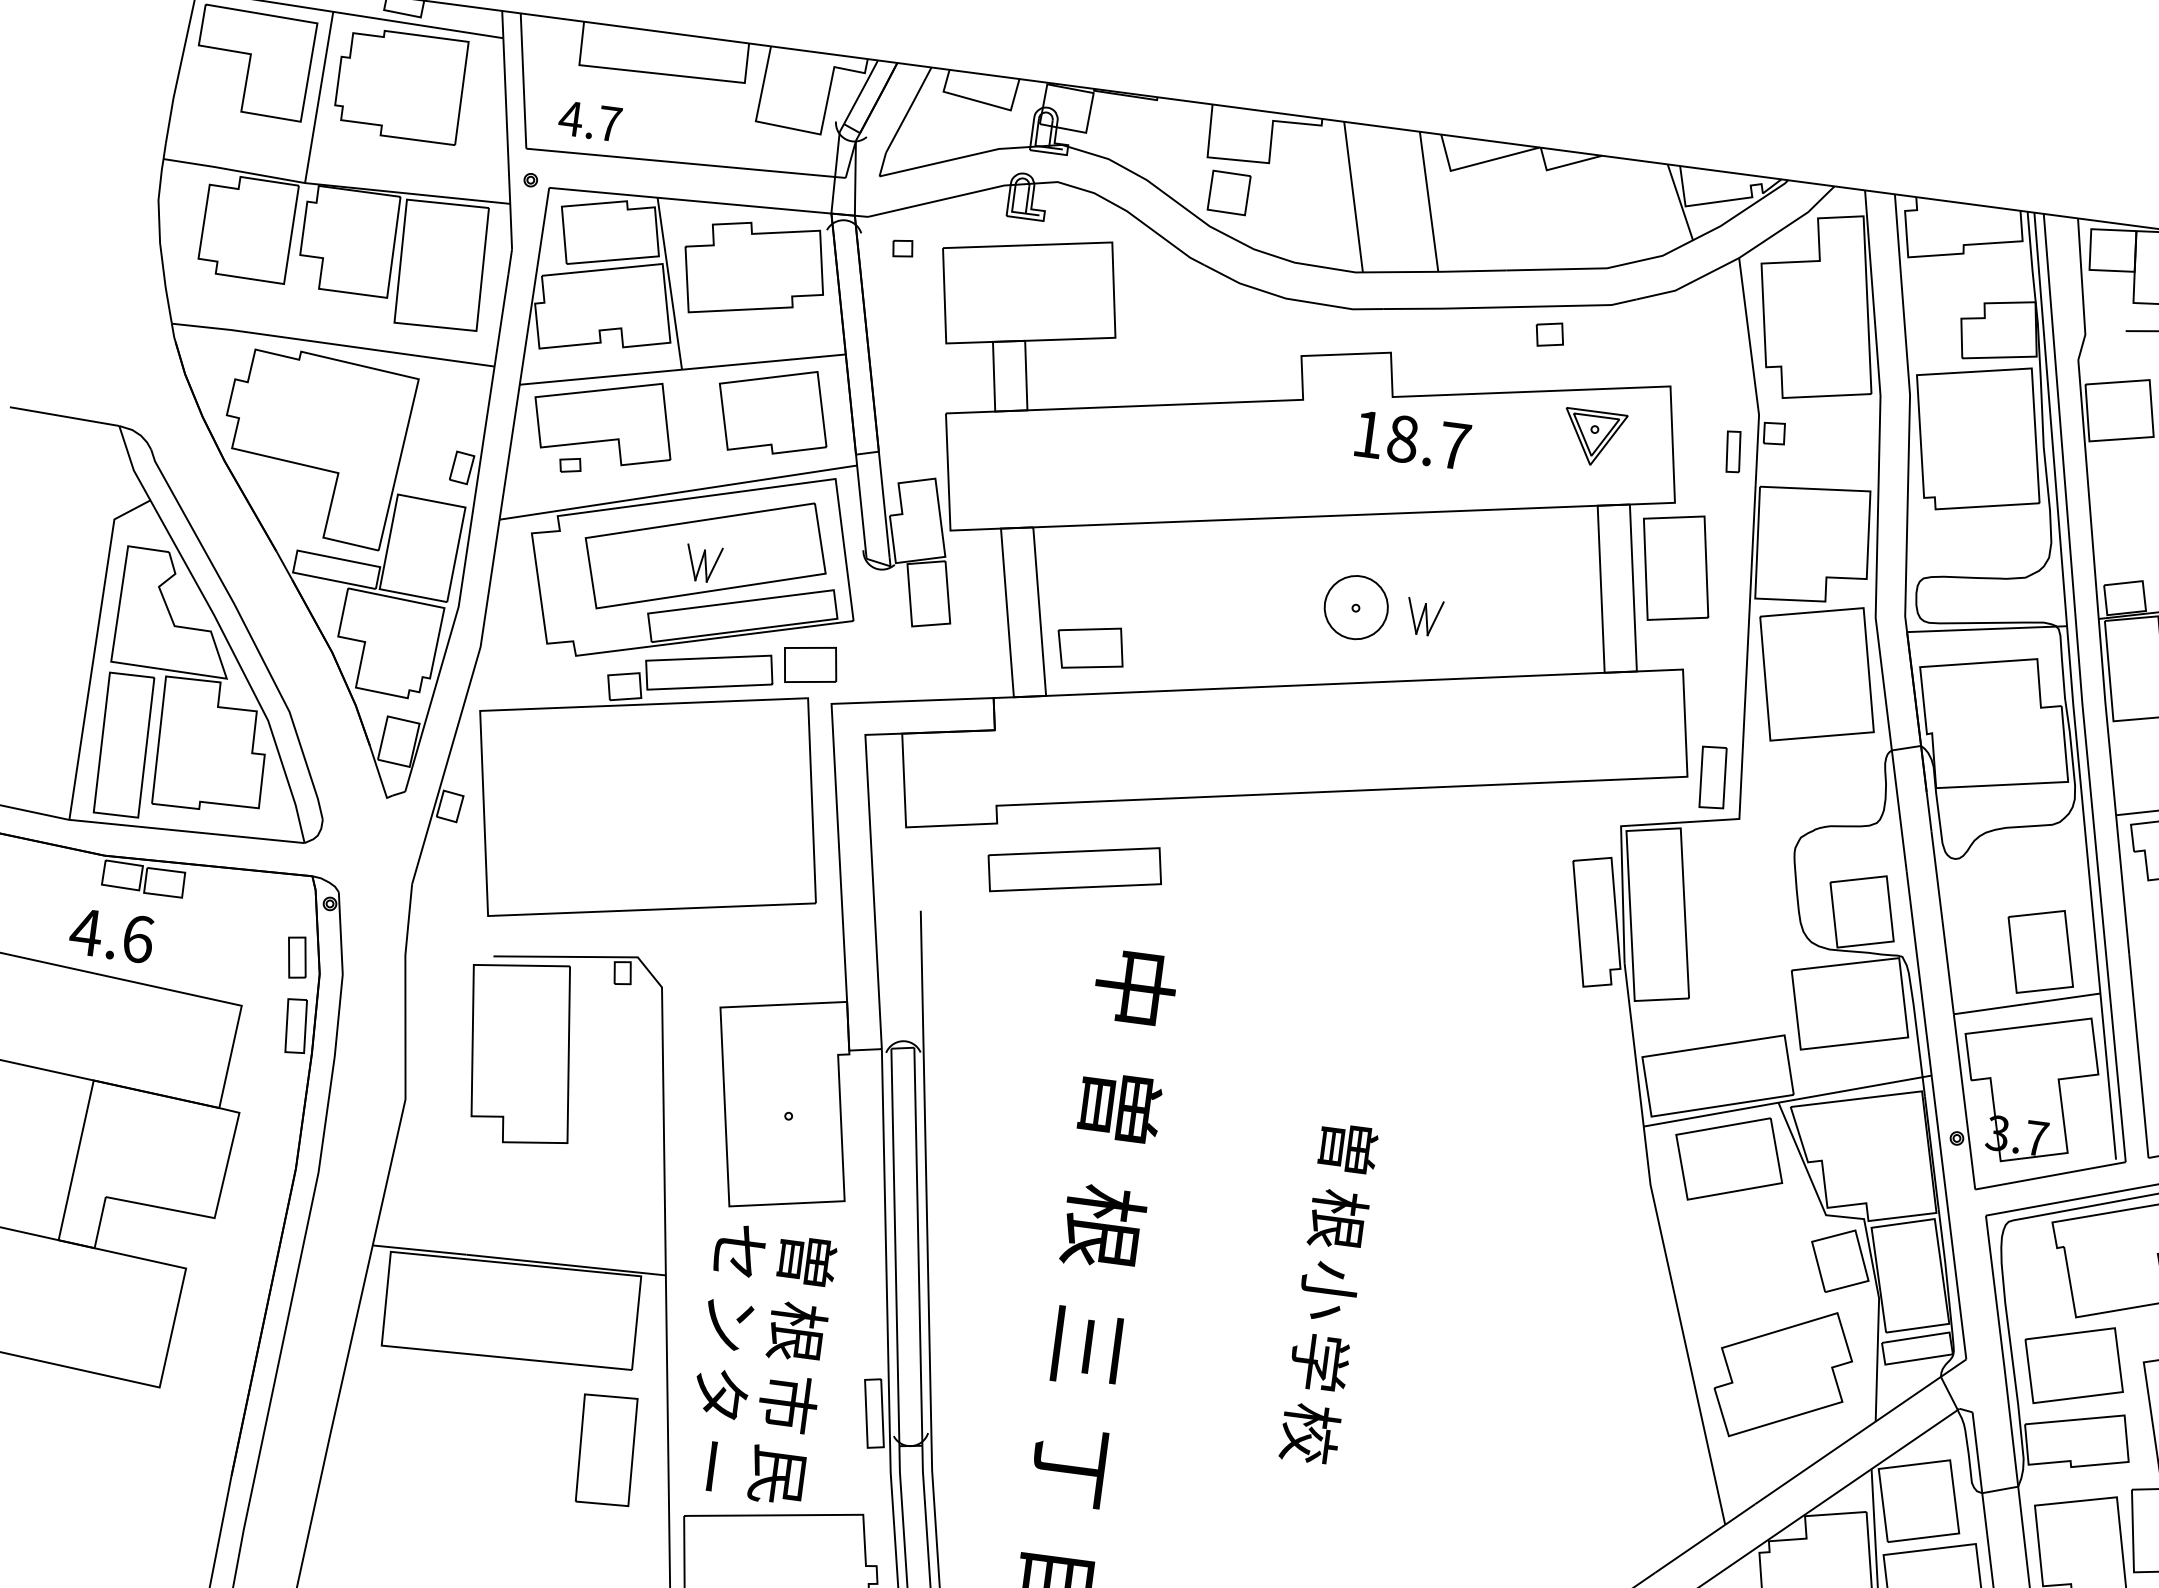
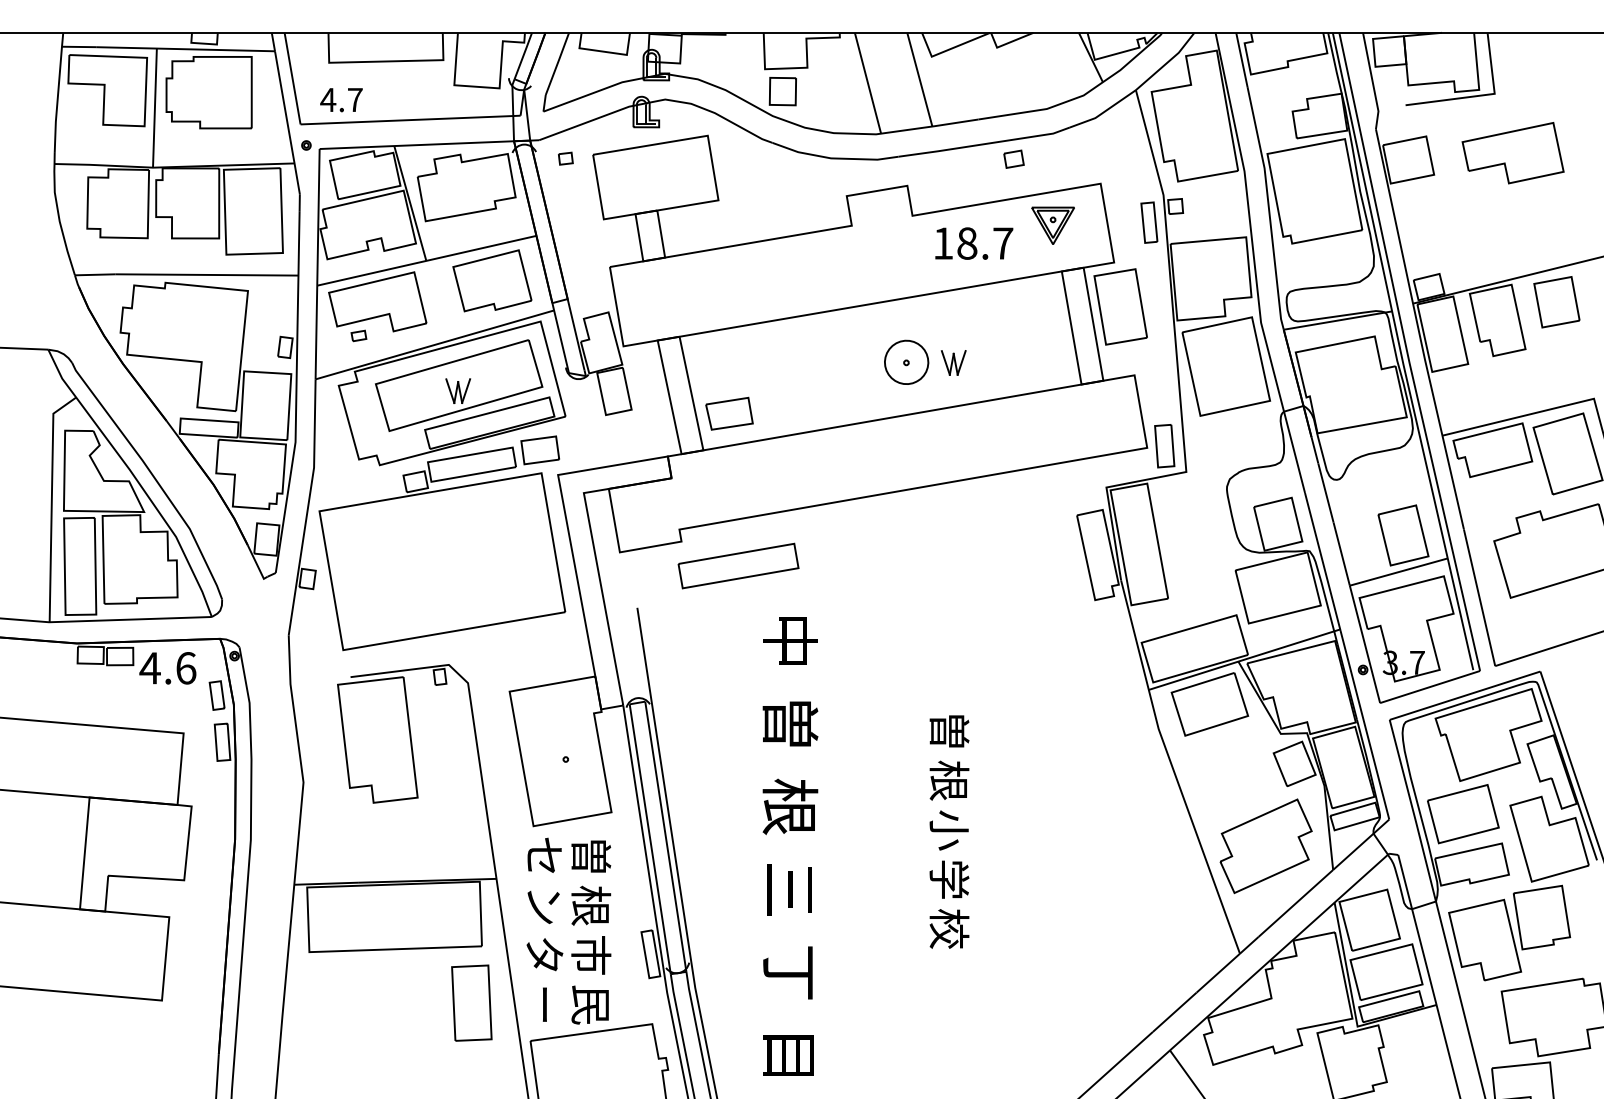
text: (1413, 440) -> (974, 243), moved
part: (1733, 451) -> (1149, 222), size x1.43
text: (111, 935) -> (167, 668), moved

